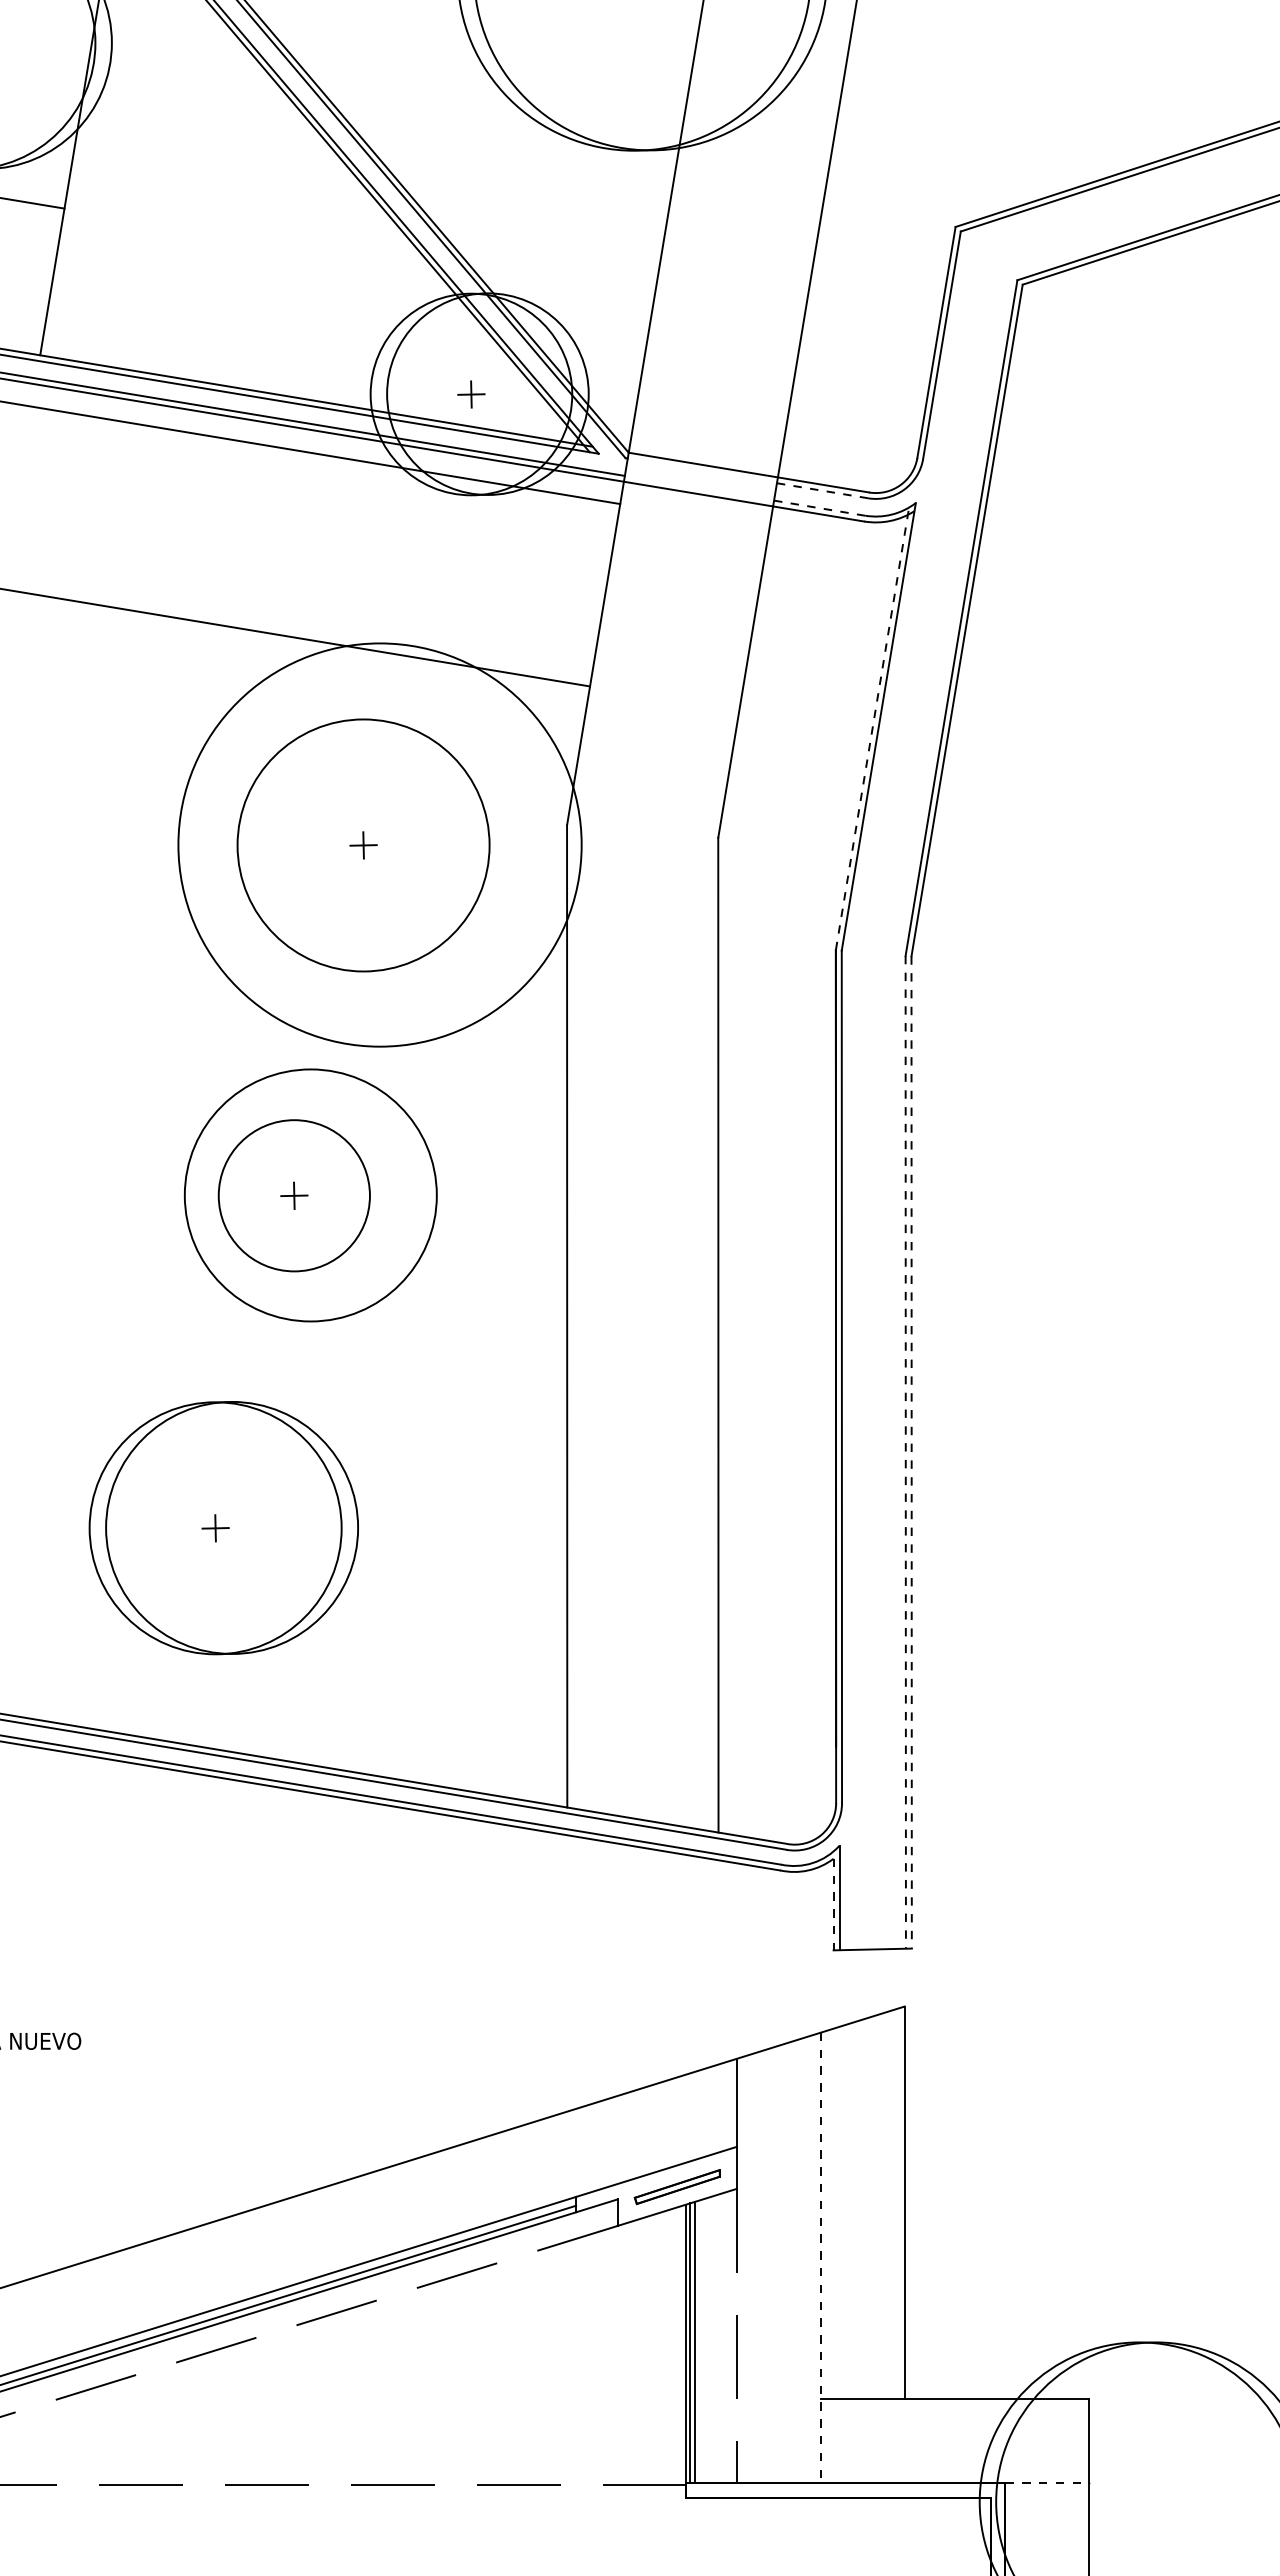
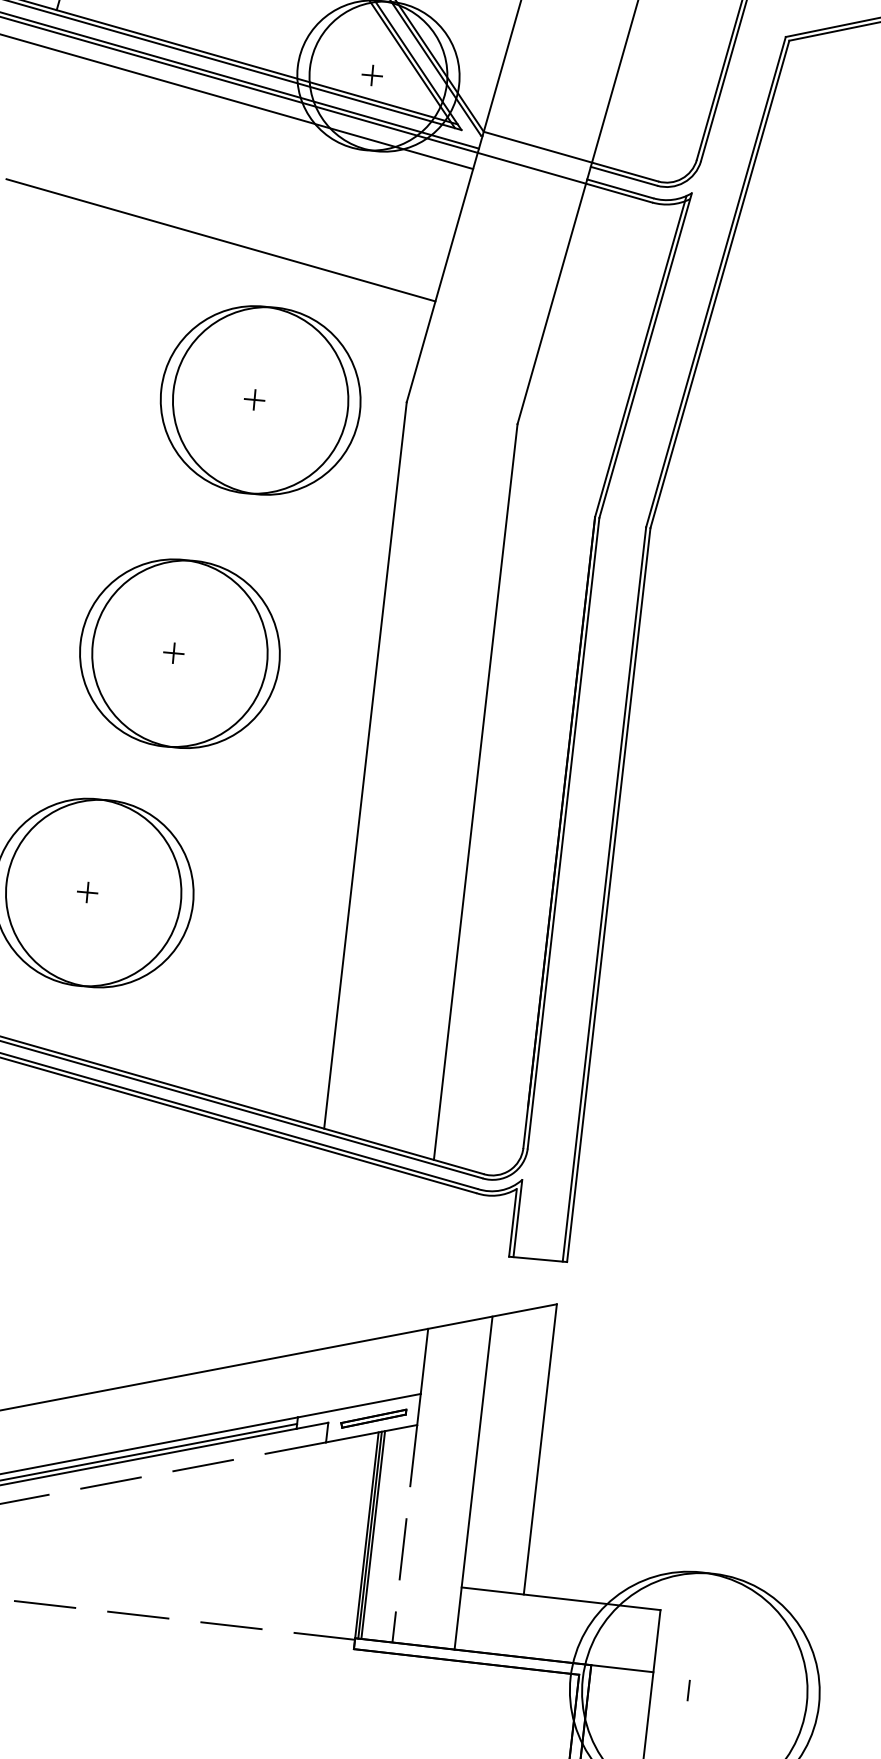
line: (823, 490) -> (624, 176), dashed -> solid
line: (820, 508) -> (620, 189), dashed -> solid
line: (872, 728) -> (640, 356), dashed -> solid
circle: (380, 845) -> (267, 401), size x0.62
circle: (294, 1195) -> (173, 653), size x1.67
line: (905, 1452) -> (604, 894), dashed -> solid
line: (911, 1452) -> (608, 895), dashed -> solid
line: (833, 1904) -> (512, 1222), dashed -> solid
line: (820, 2258) -> (473, 1483), dashed -> solid
line: (1047, 2482) -> (622, 1668), dashed -> solid
line: (1139, 2501) -> (688, 1690), added

